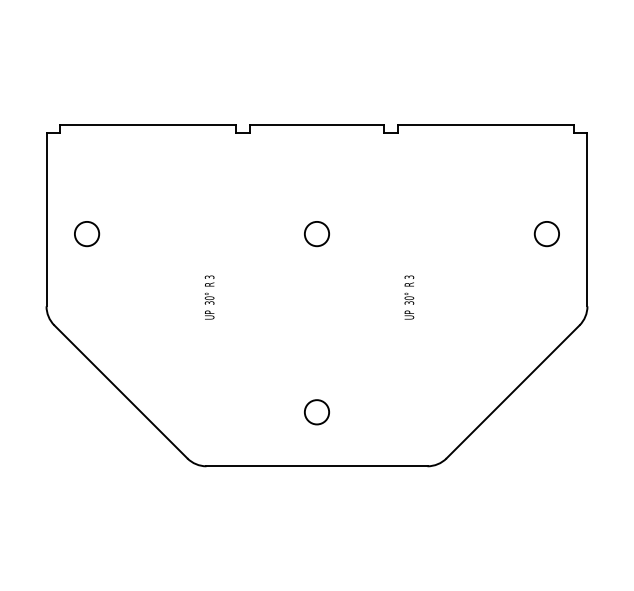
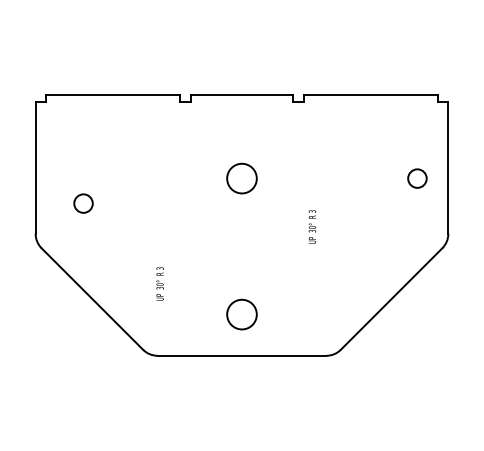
circle: (86, 233) -> (83, 203), moved
circle: (316, 233) -> (241, 178), size x1.6
text: (208, 296) -> (159, 283), moved
circle: (316, 412) -> (241, 314), size x1.6

